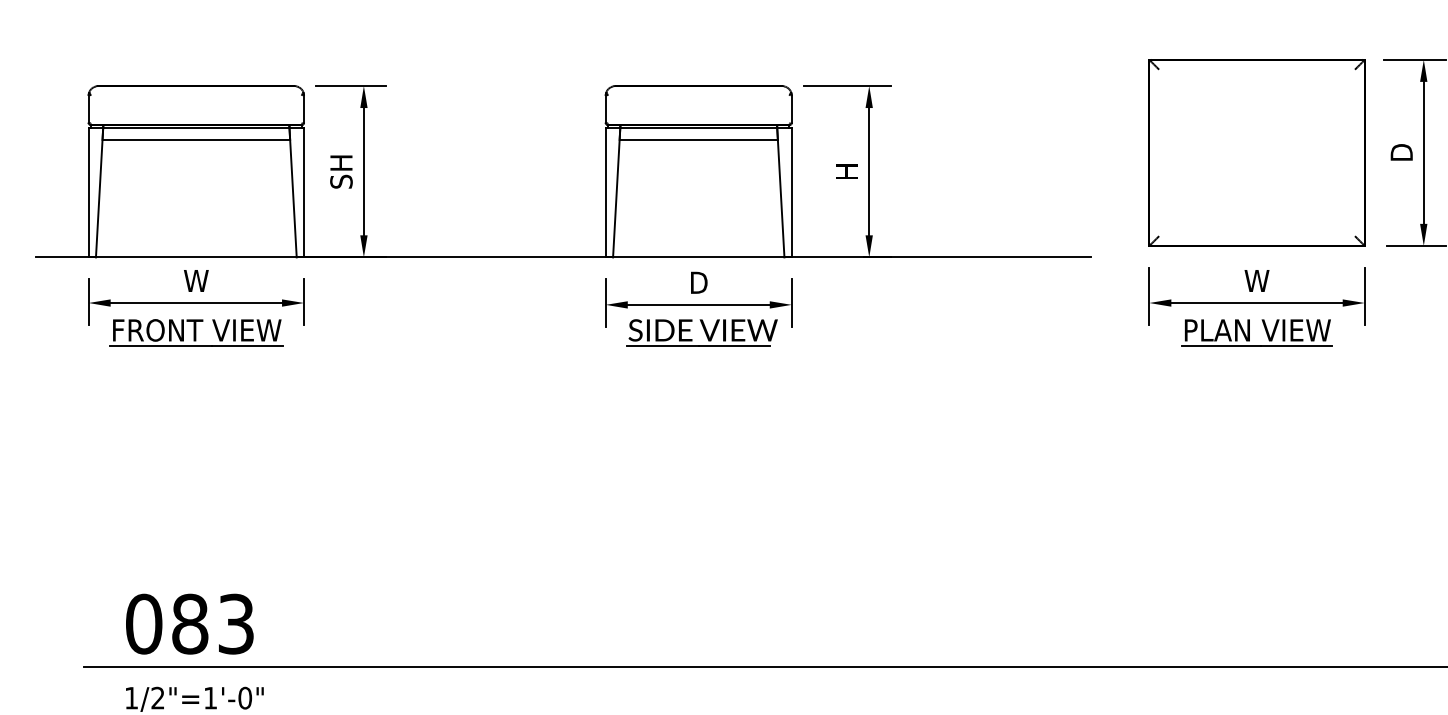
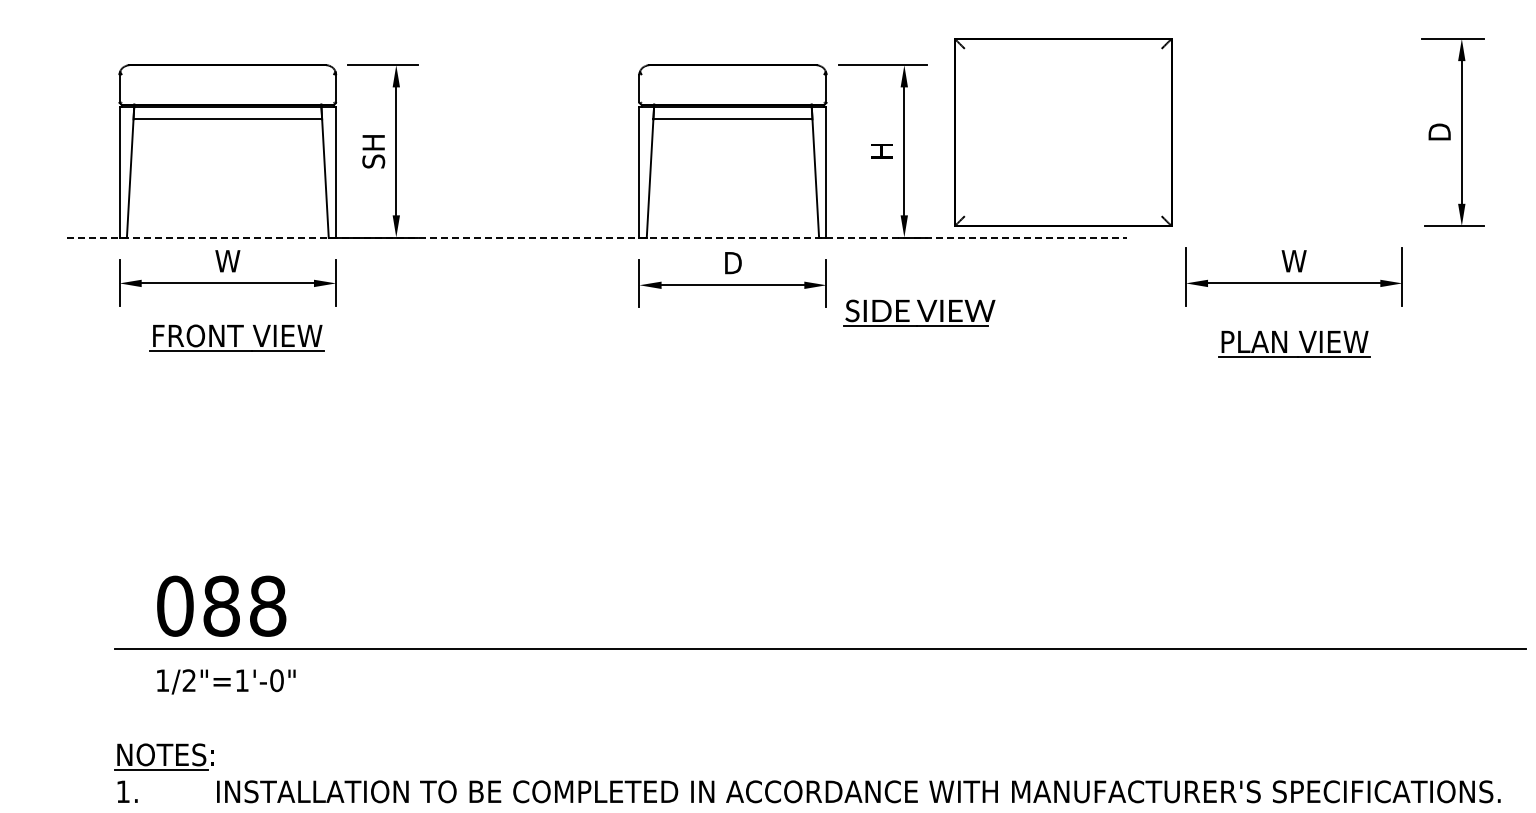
part: (1257, 152) -> (1063, 132), moved
line: (563, 257) -> (596, 237), solid -> dashed
part: (196, 331) -> (236, 337), moved
part: (702, 331) -> (919, 312), moved
part: (1250, 332) -> (1287, 344), moved
text: (236, 623) -> (268, 605), 083 -> 088

